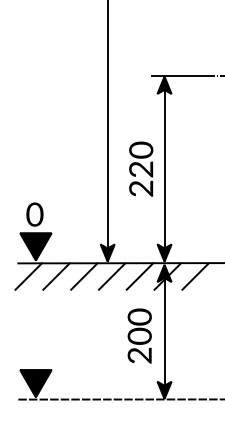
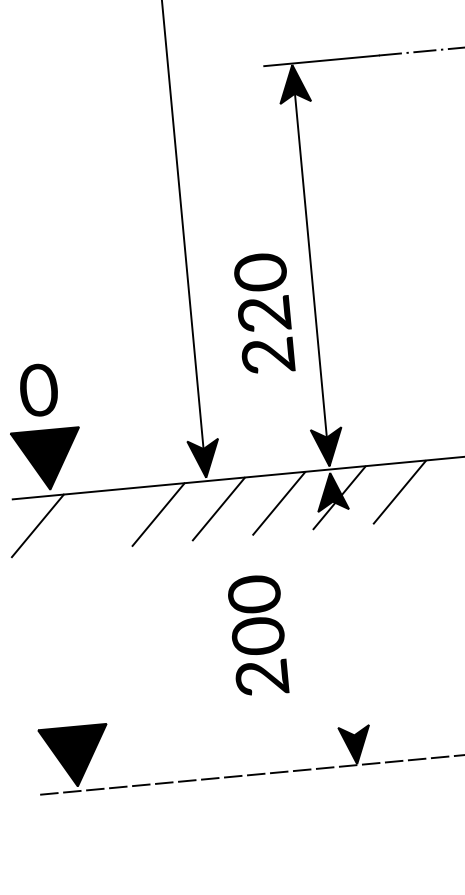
text: (141, 168) -> (264, 312), moved
line: (56, 276) -> (98, 520), removed
line: (164, 331) -> (343, 617), removed
text: (139, 335) -> (257, 634), moved

